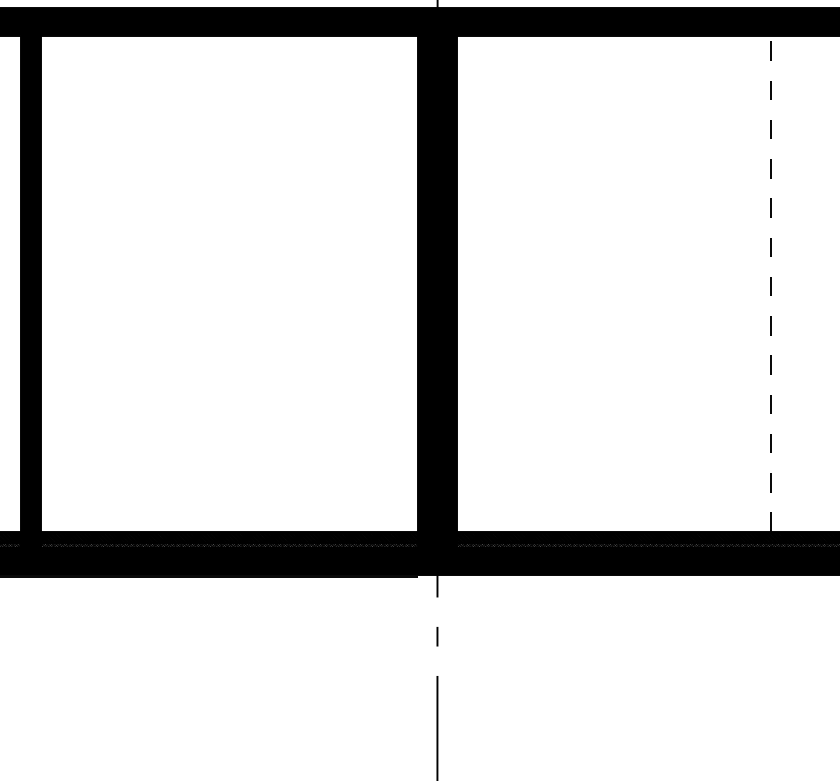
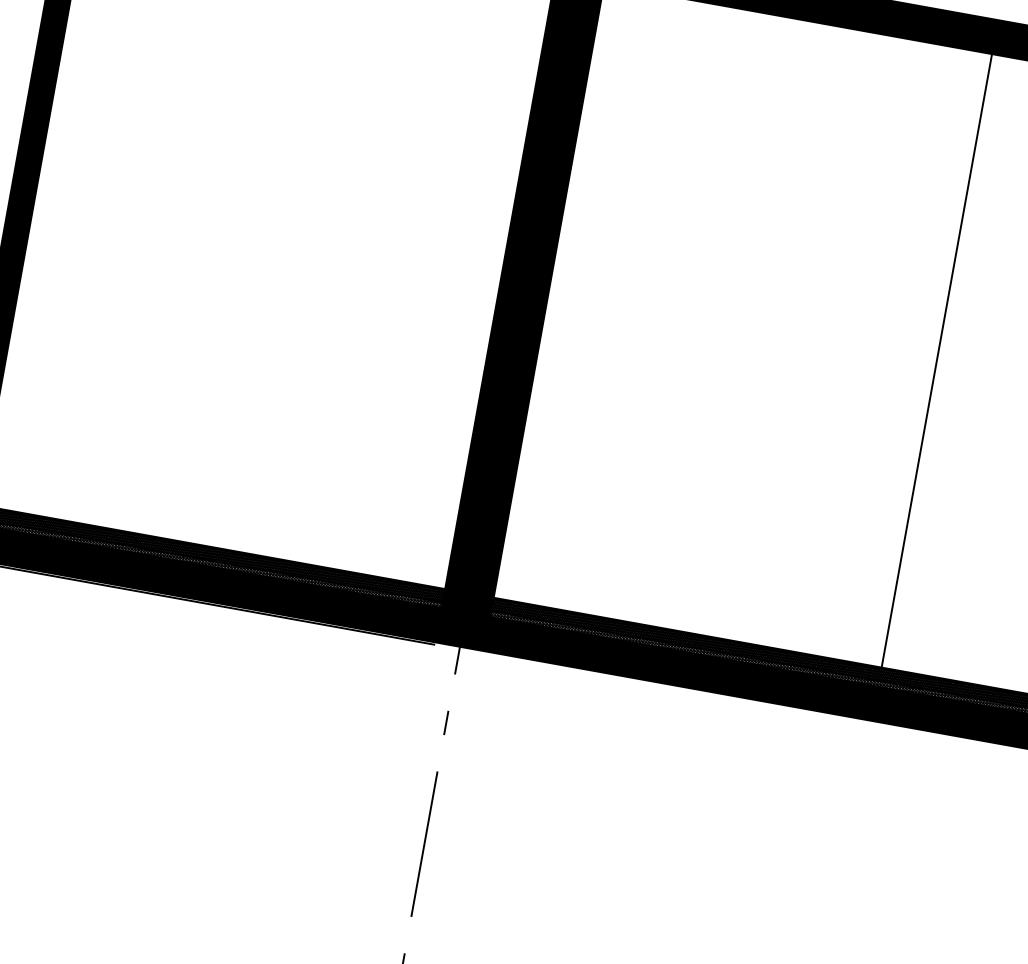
line: (770, 283) -> (936, 360), dashed -> solid

